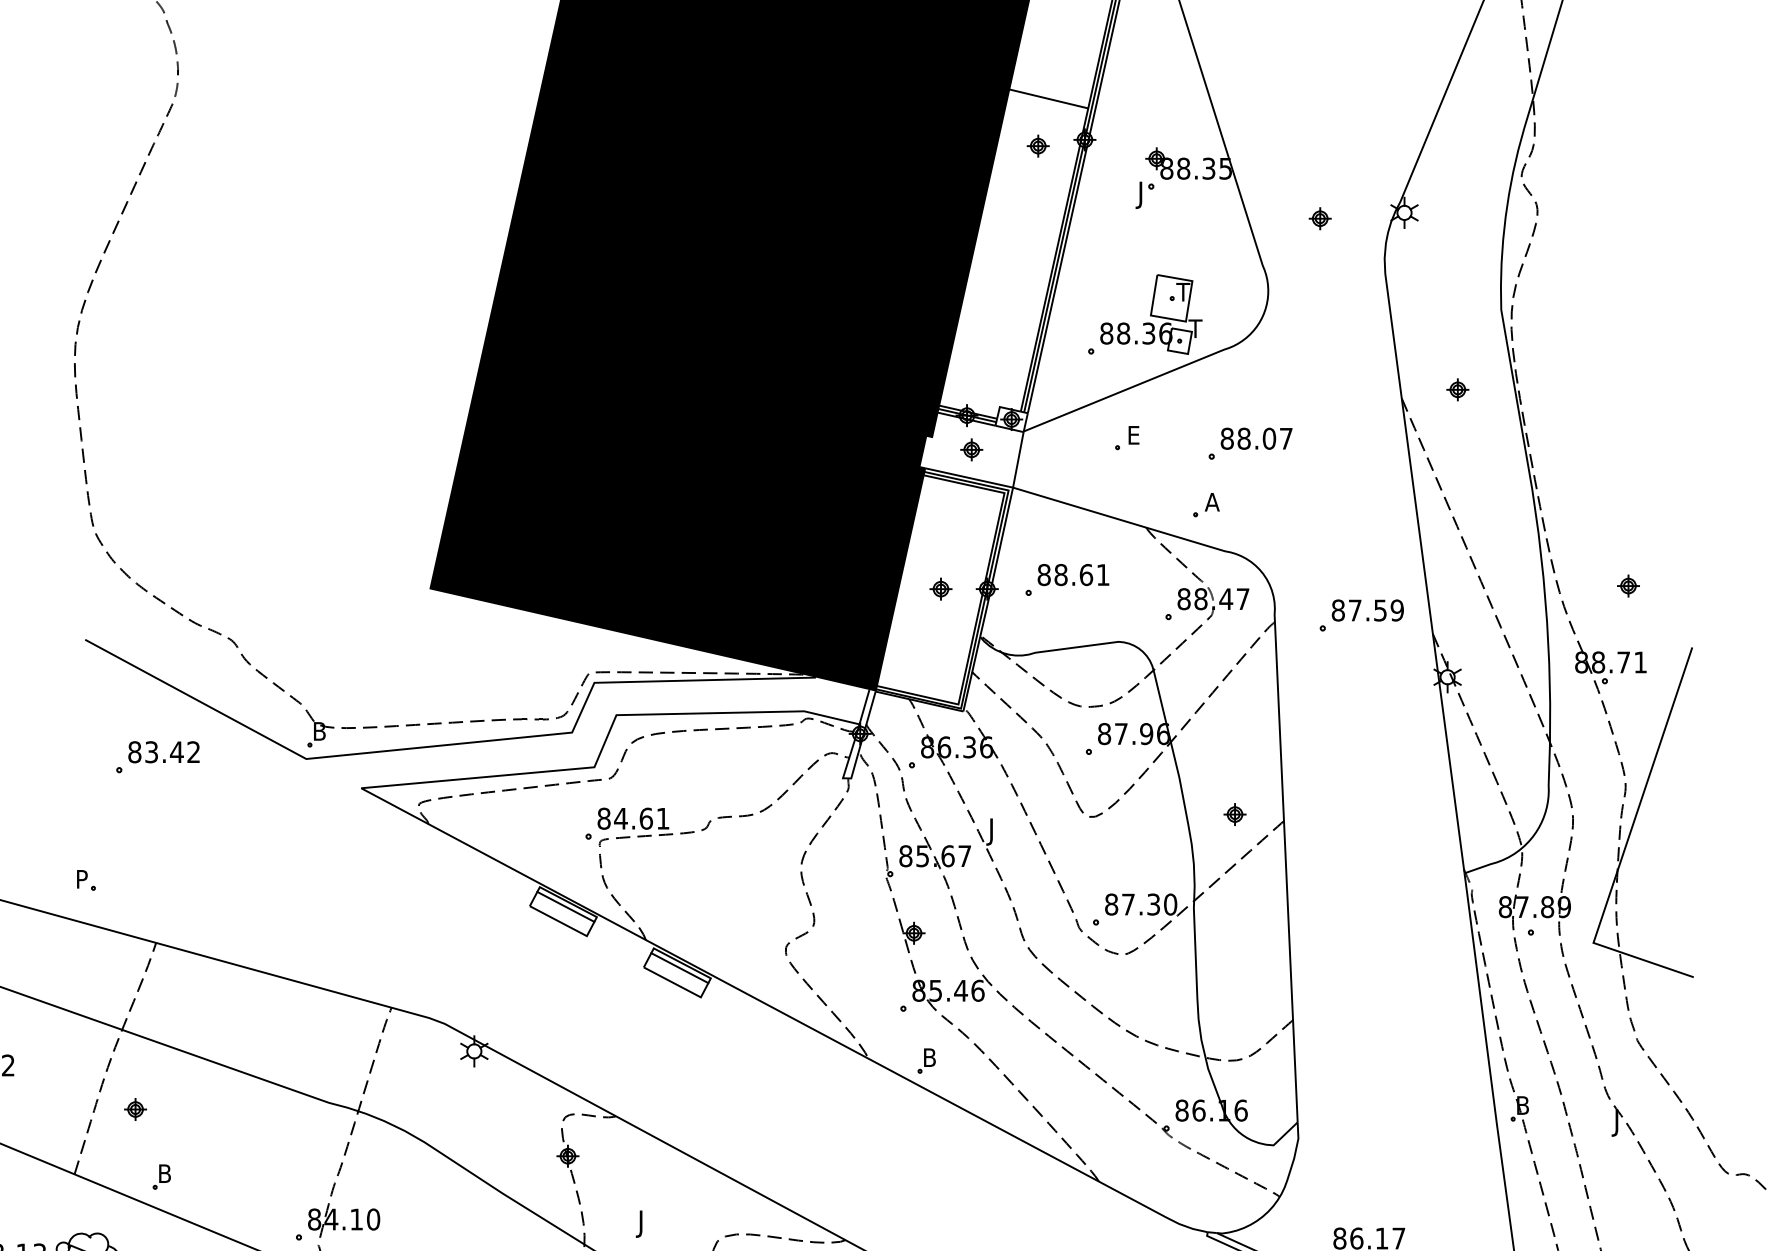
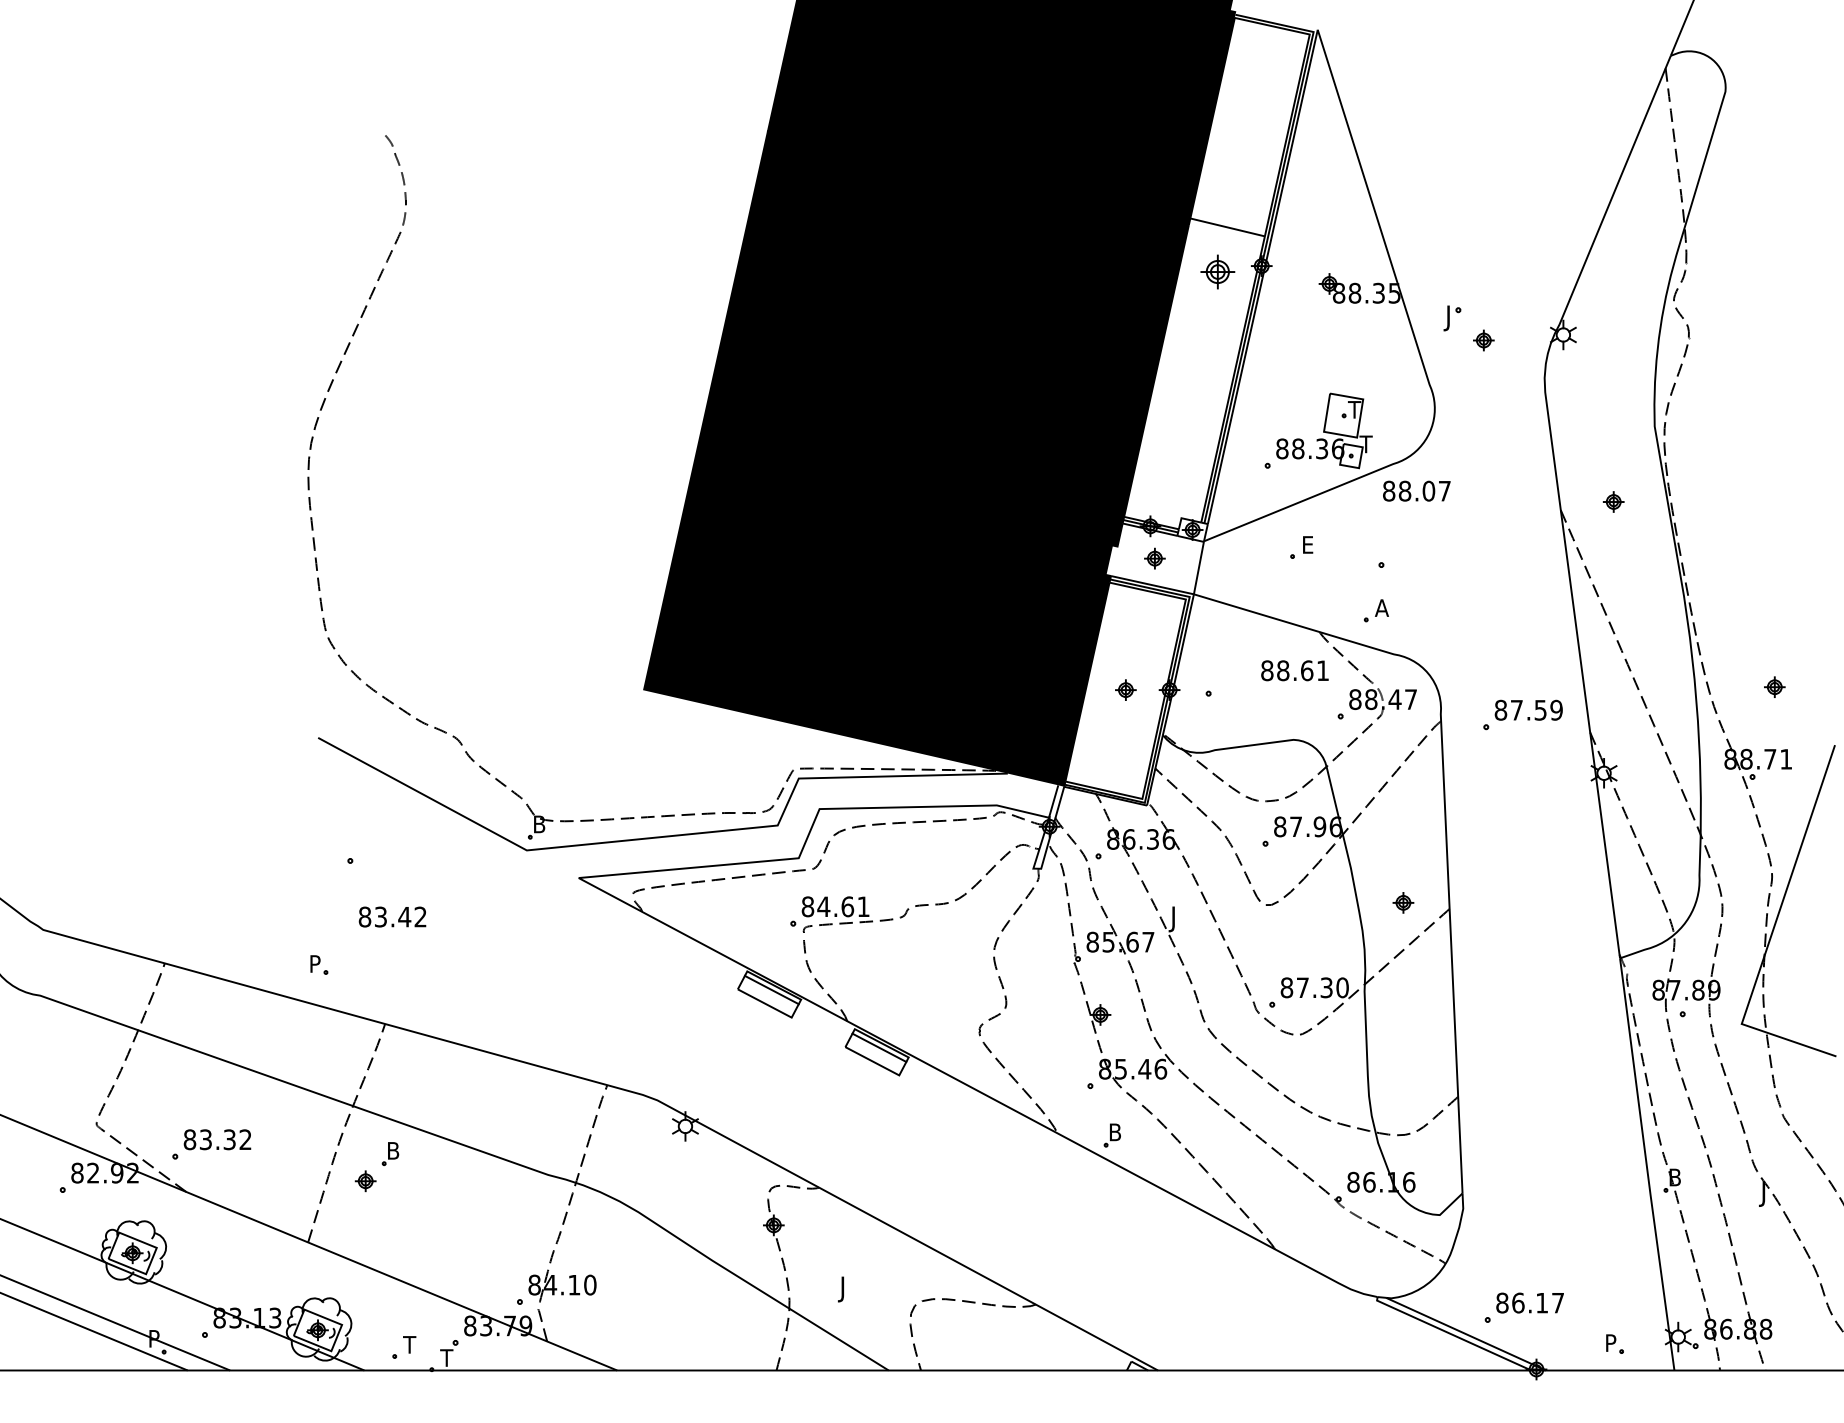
part: (1038, 145) -> (1217, 271), size x1.6
part: (1145, 195) -> (1452, 318), moved
text: (1256, 438) -> (1416, 490), moved
text: (1073, 574) -> (1294, 670), moved
text: (163, 751) -> (392, 916), moved
part: (161, 1177) -> (390, 1154), moved

